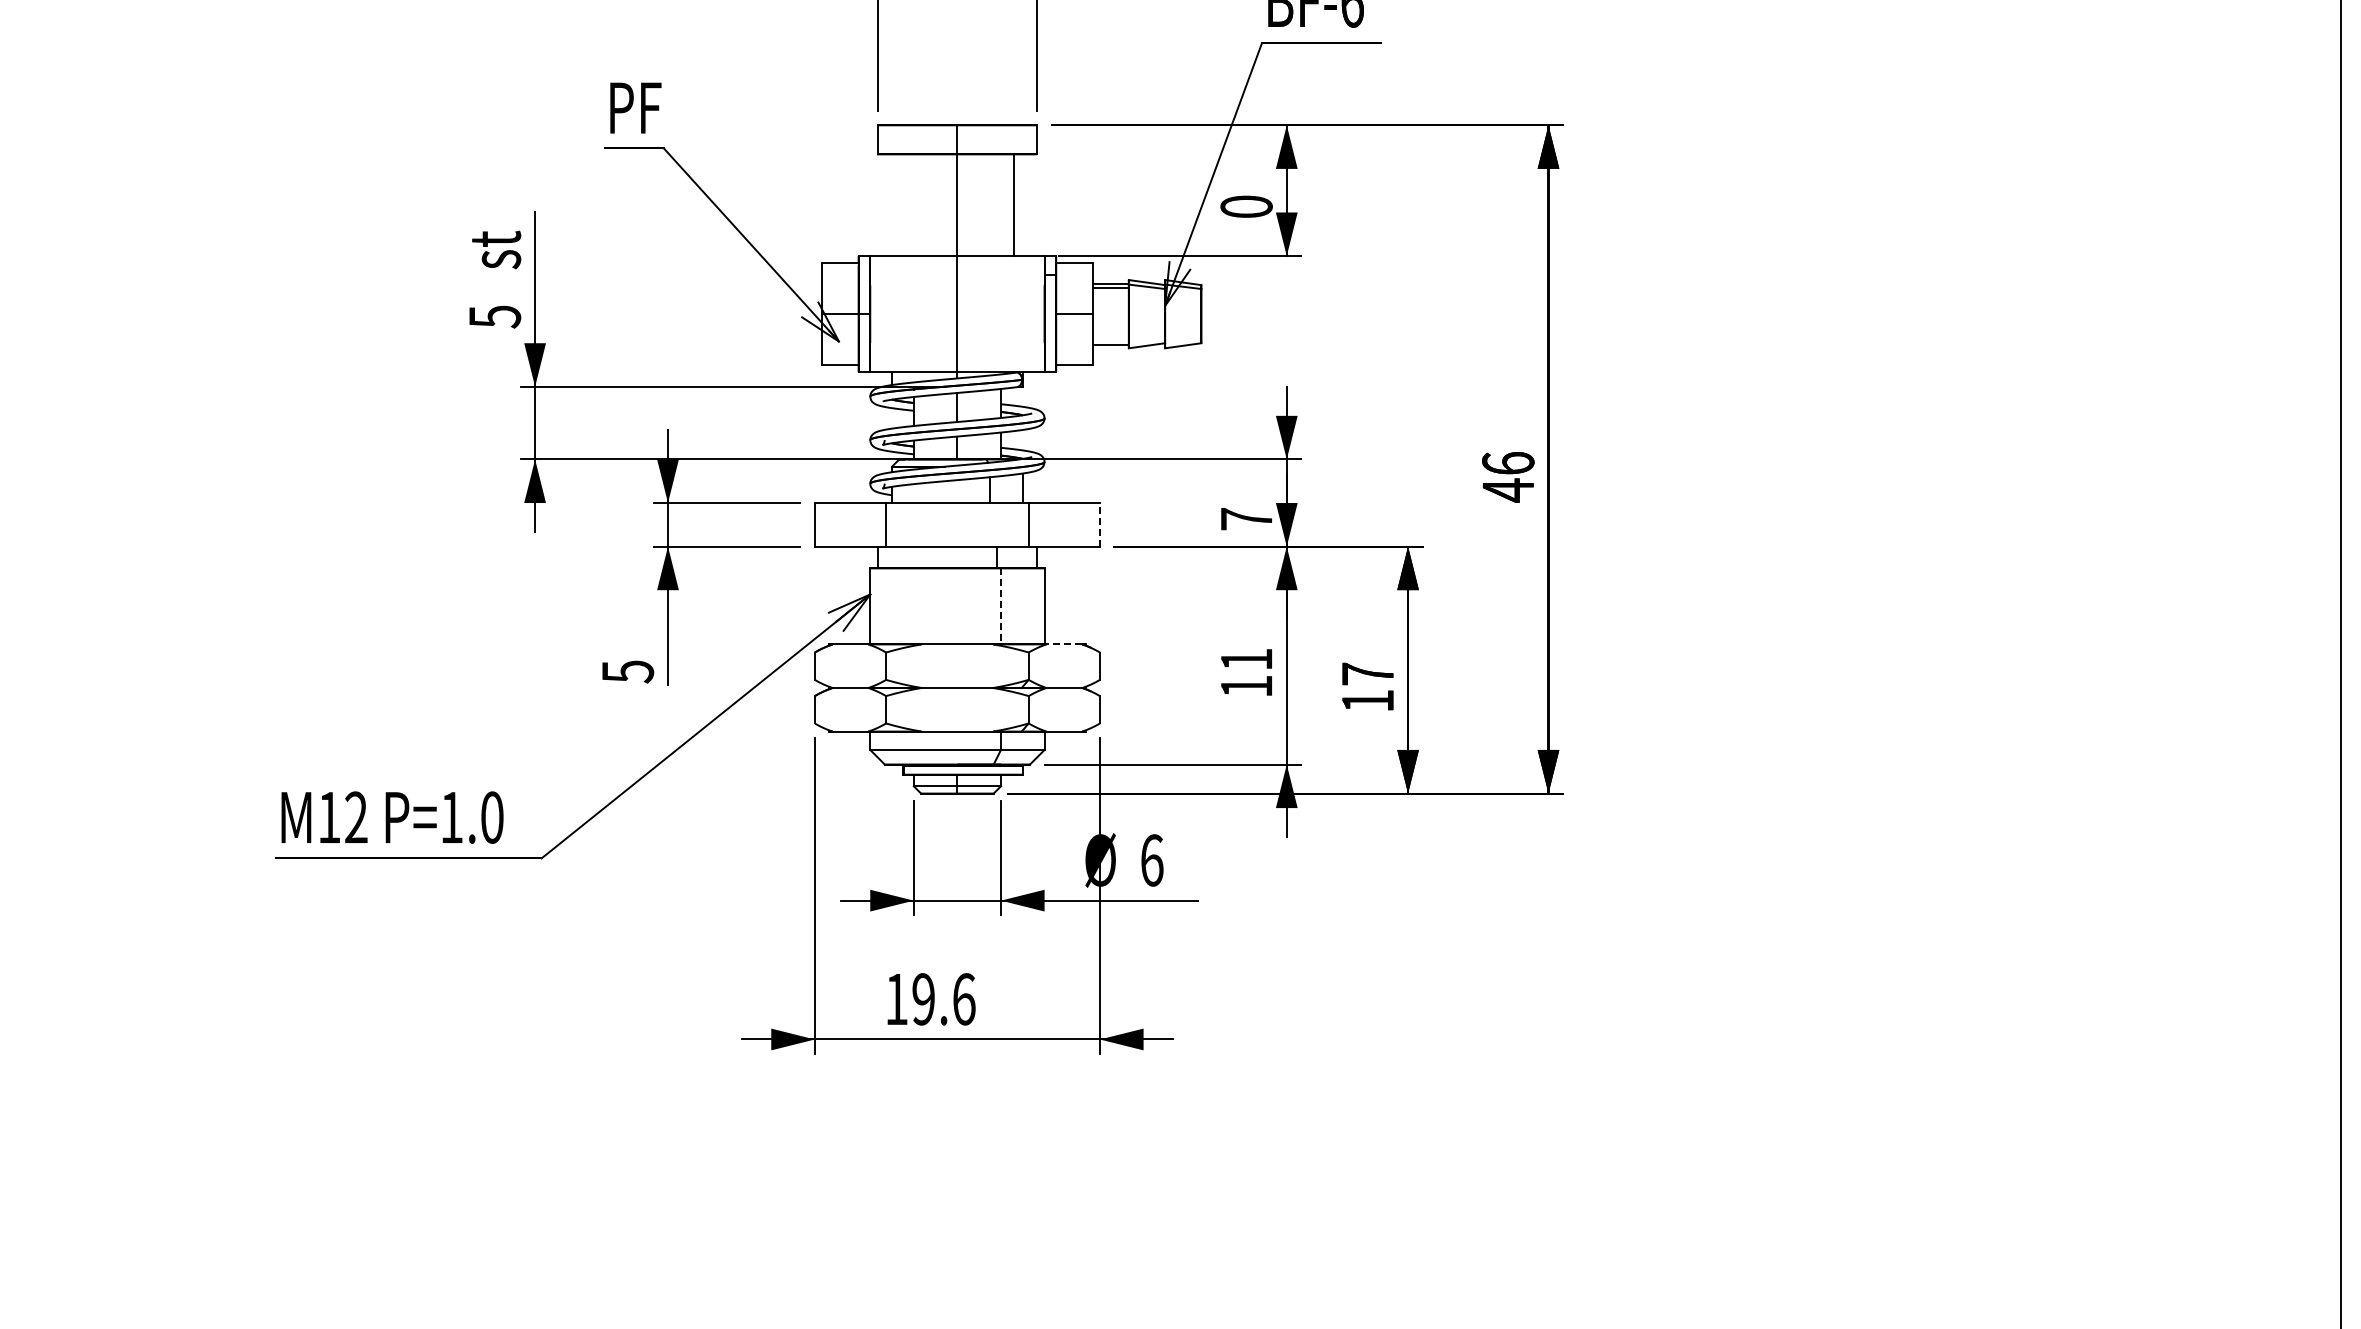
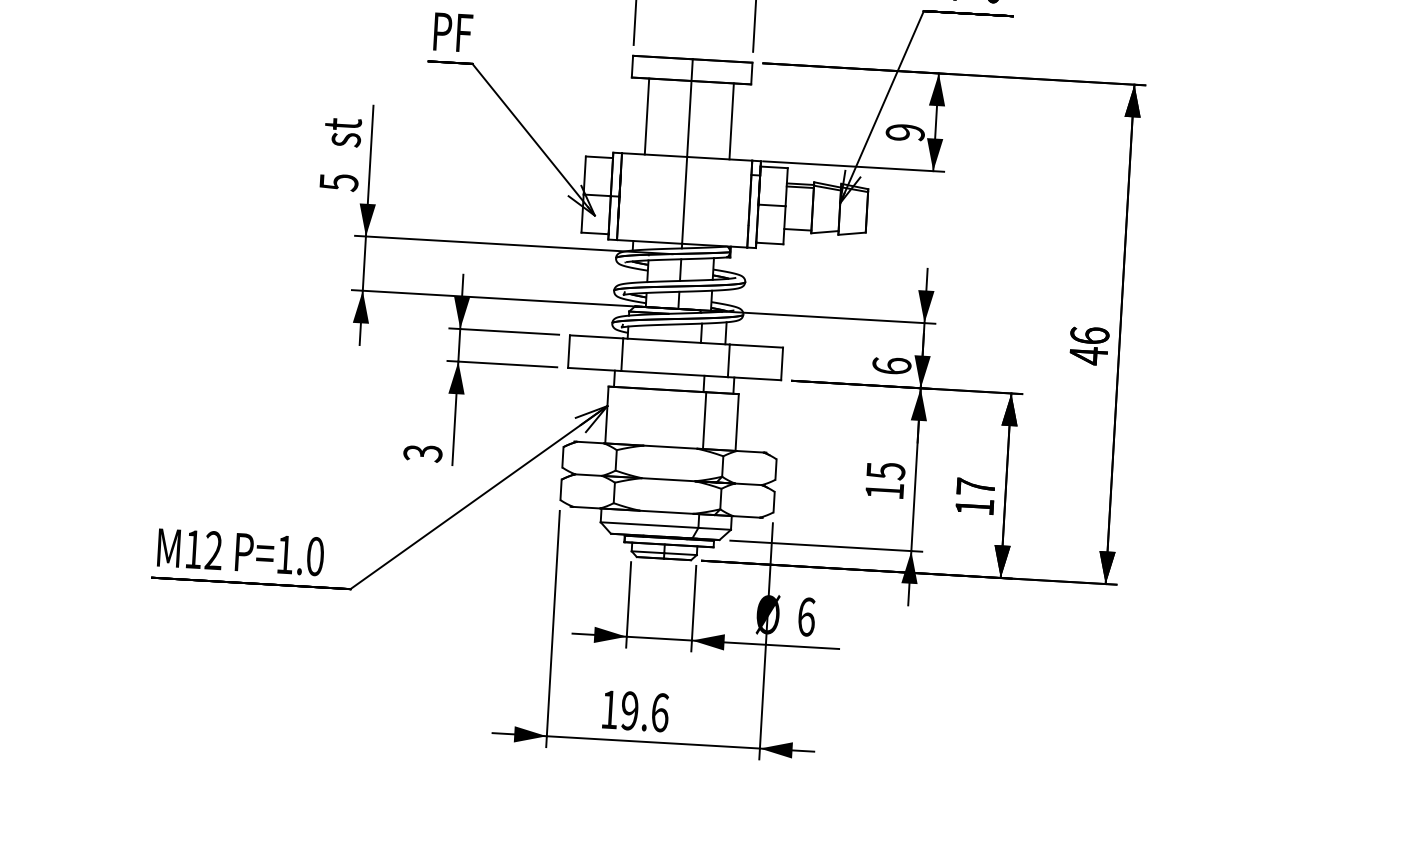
line: (900, 205) -> (646, 116), added
text: (1246, 206) -> (905, 132), 0 -> 9
text: (1246, 518) -> (891, 365), 7 -> 6
line: (1100, 524) -> (782, 363), dashed -> solid
line: (1001, 606) -> (704, 420), dashed -> solid
line: (1064, 644) -> (750, 451), dashed -> solid
text: (1246, 659) -> (885, 470), 11 -> 15
text: (627, 671) -> (422, 453), 5 -> 3

